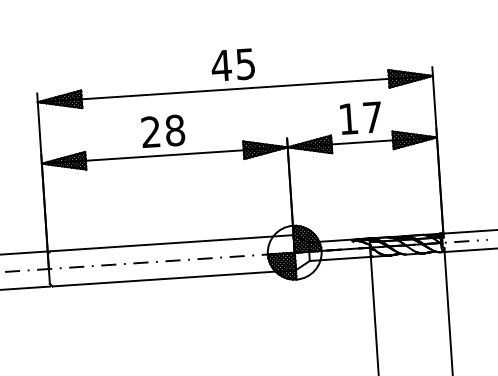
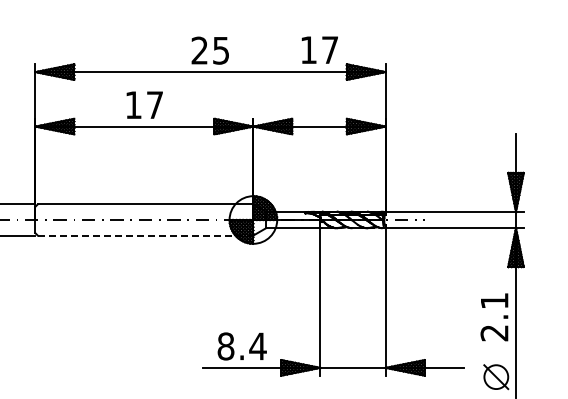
text: (221, 65) -> (199, 50), 45 -> 25
text: (360, 117) -> (319, 49), moved
text: (163, 131) -> (144, 105), 28 -> 17
line: (174, 278) -> (145, 235), solid -> dashed

